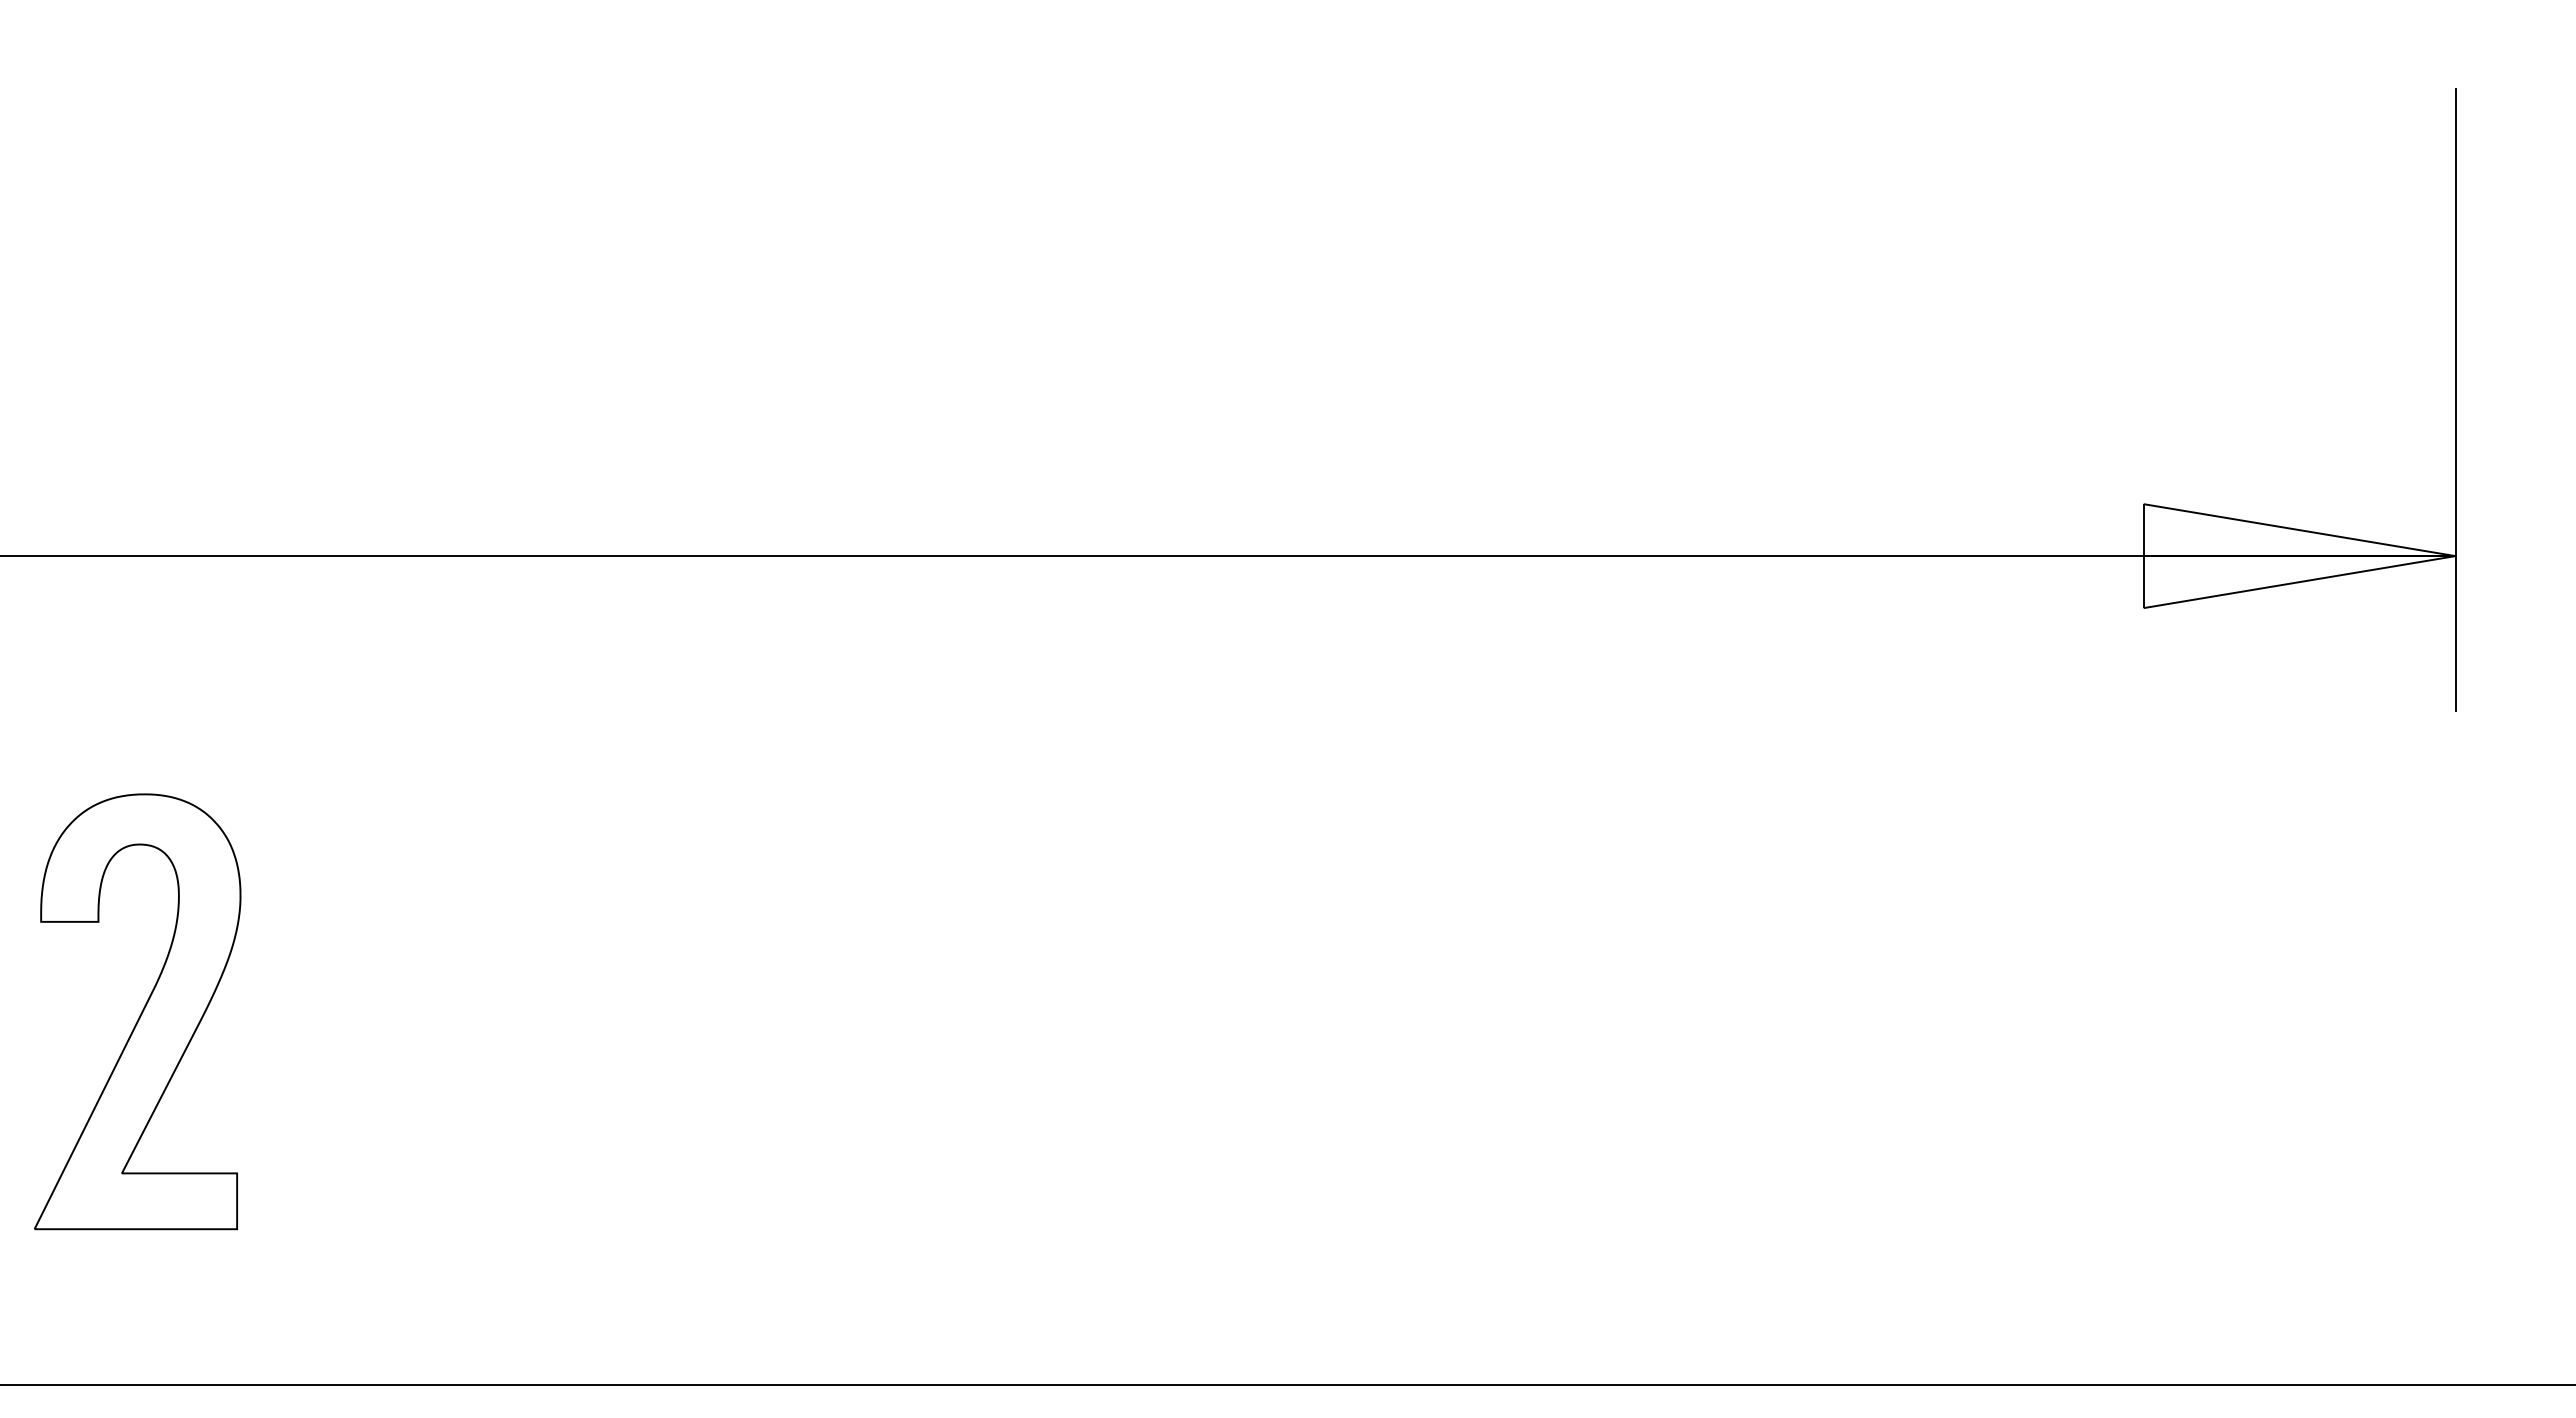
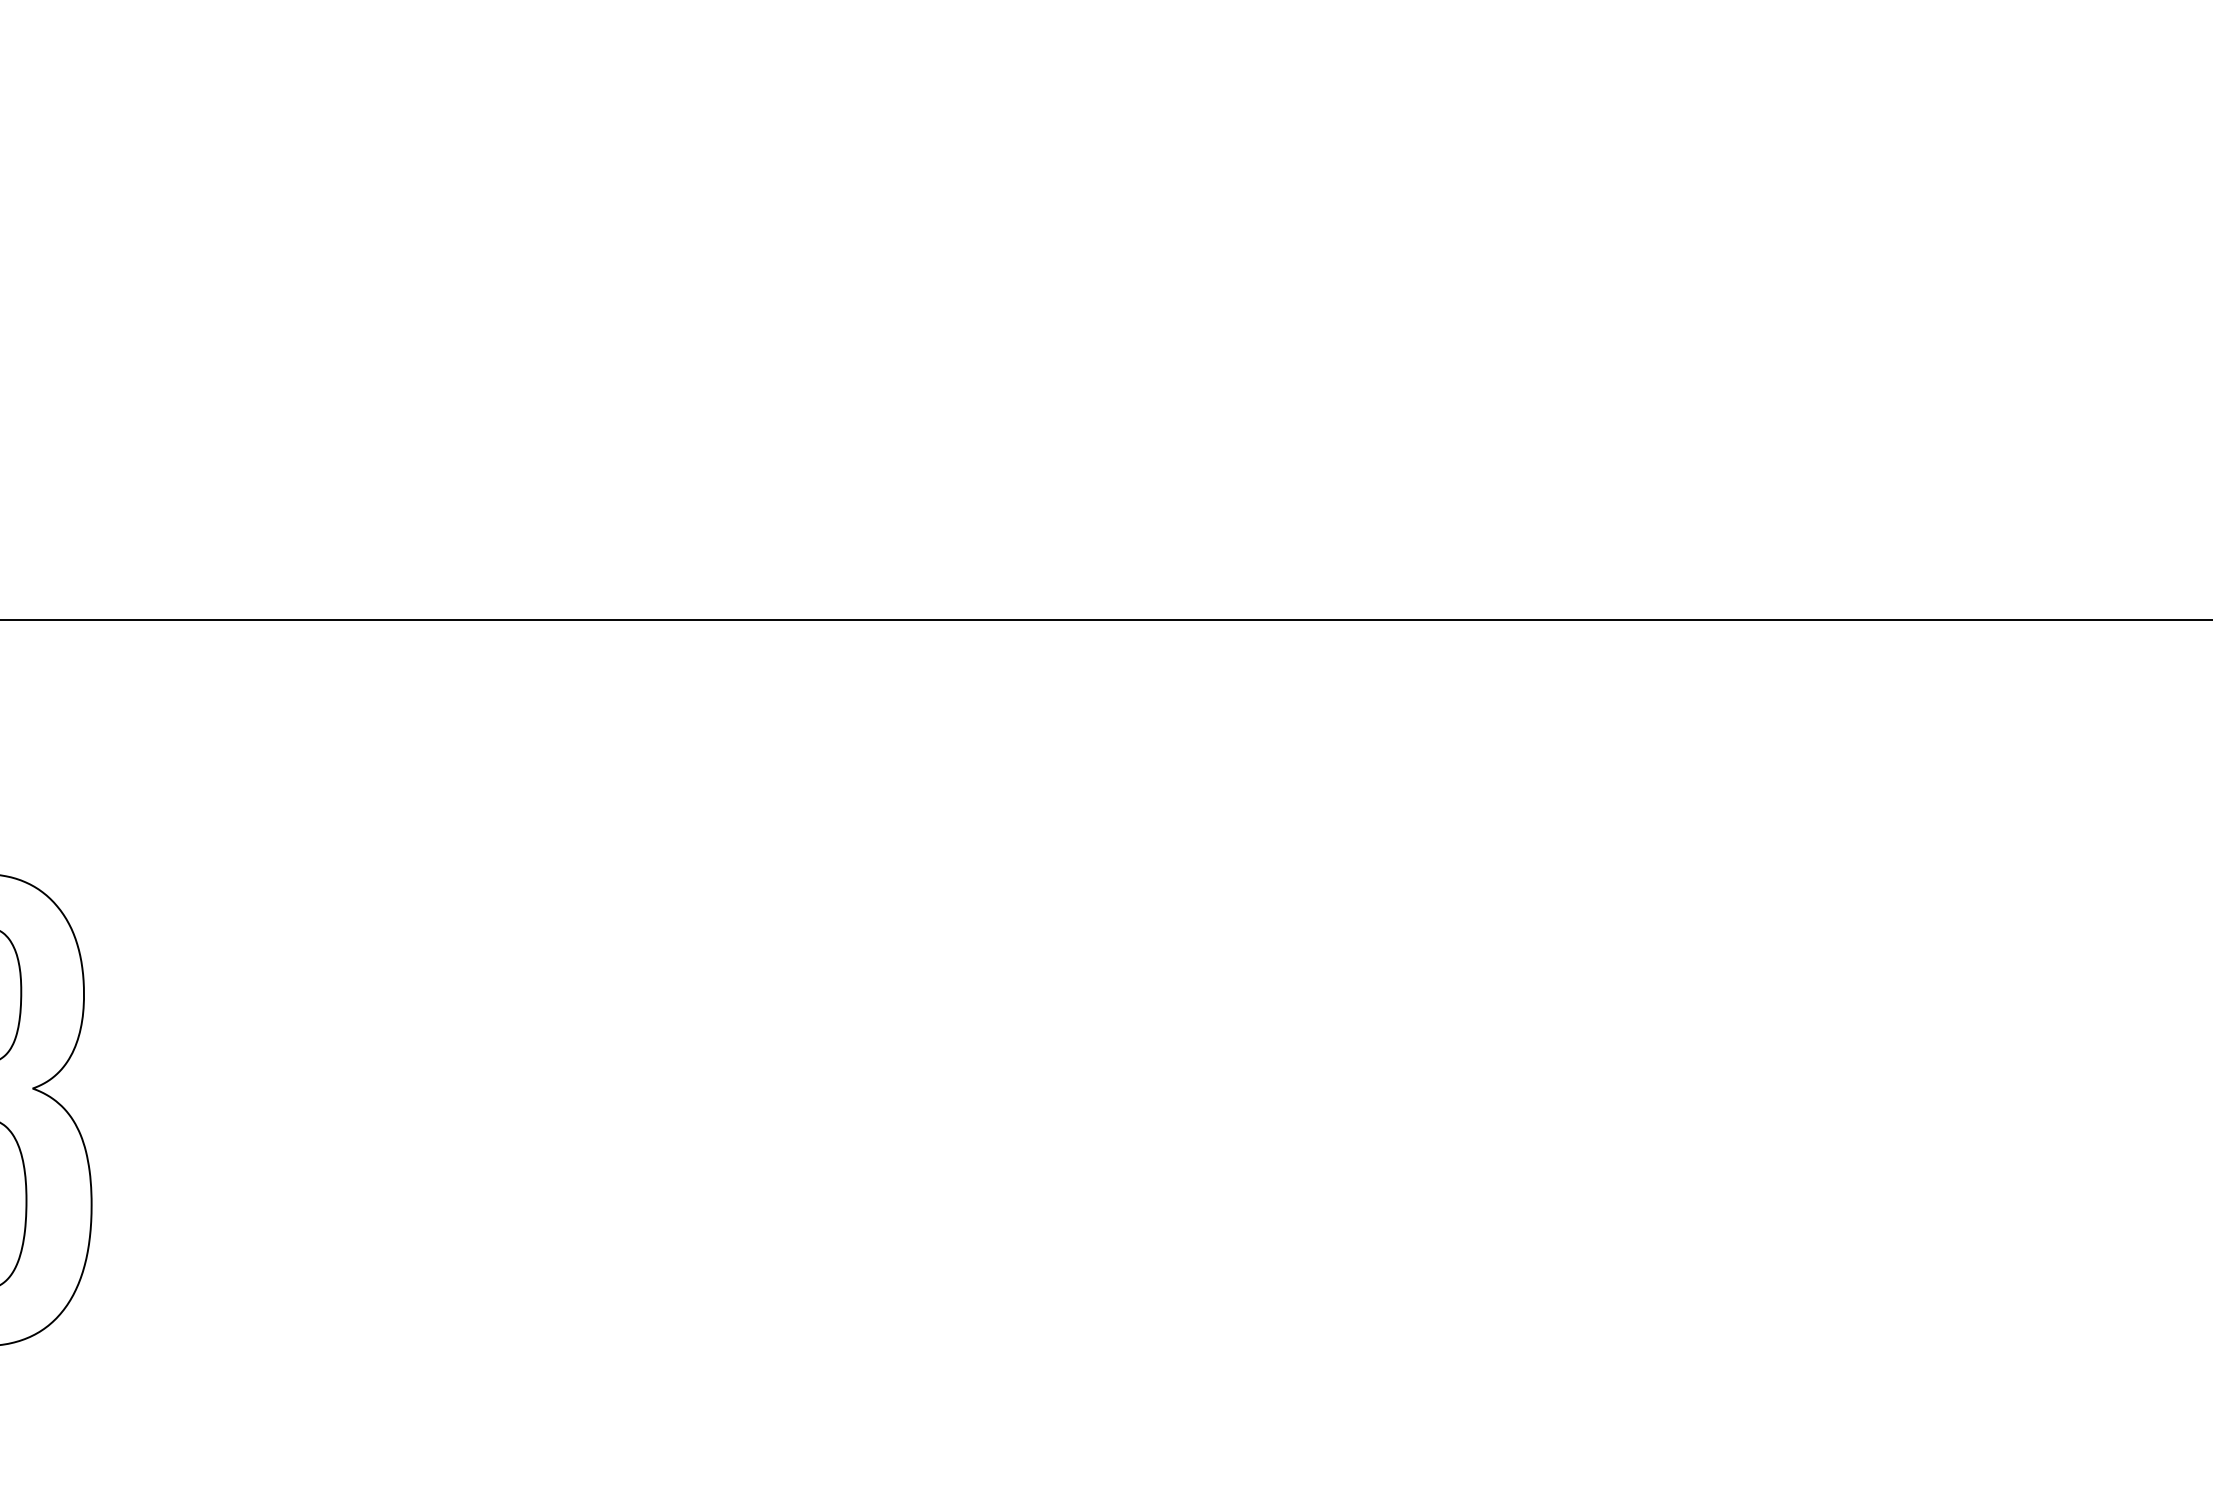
part: (137, 1011) -> (245, 1106), removed

